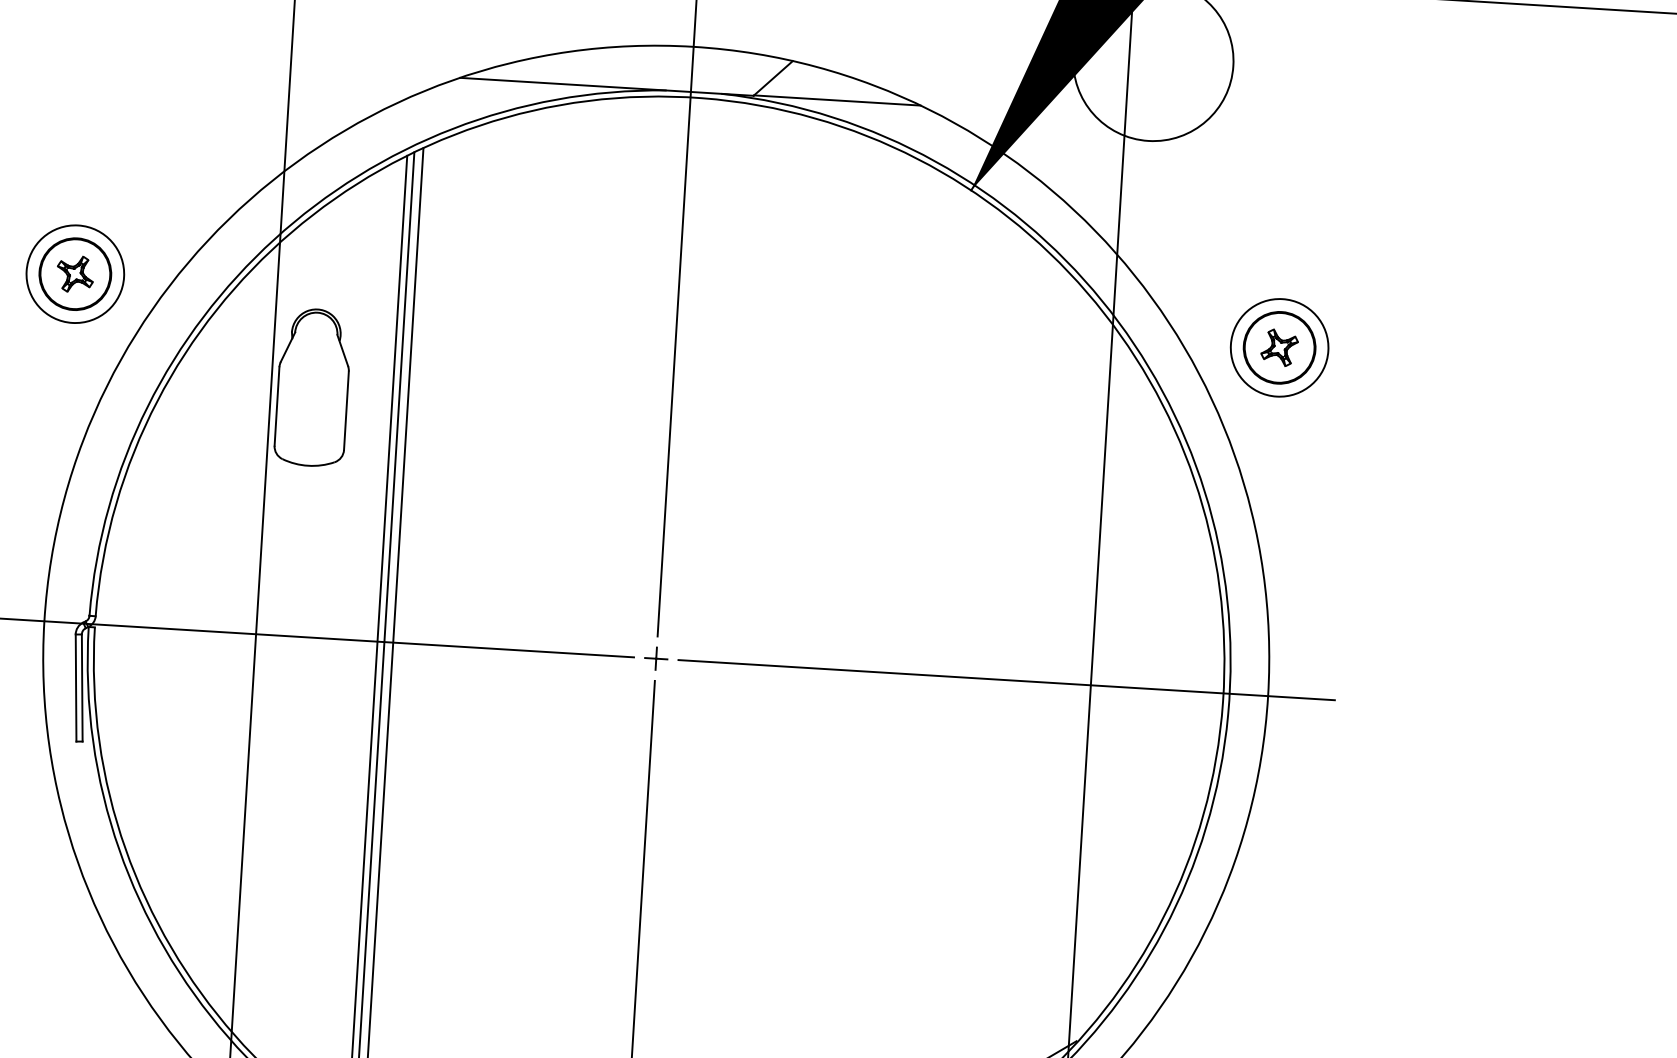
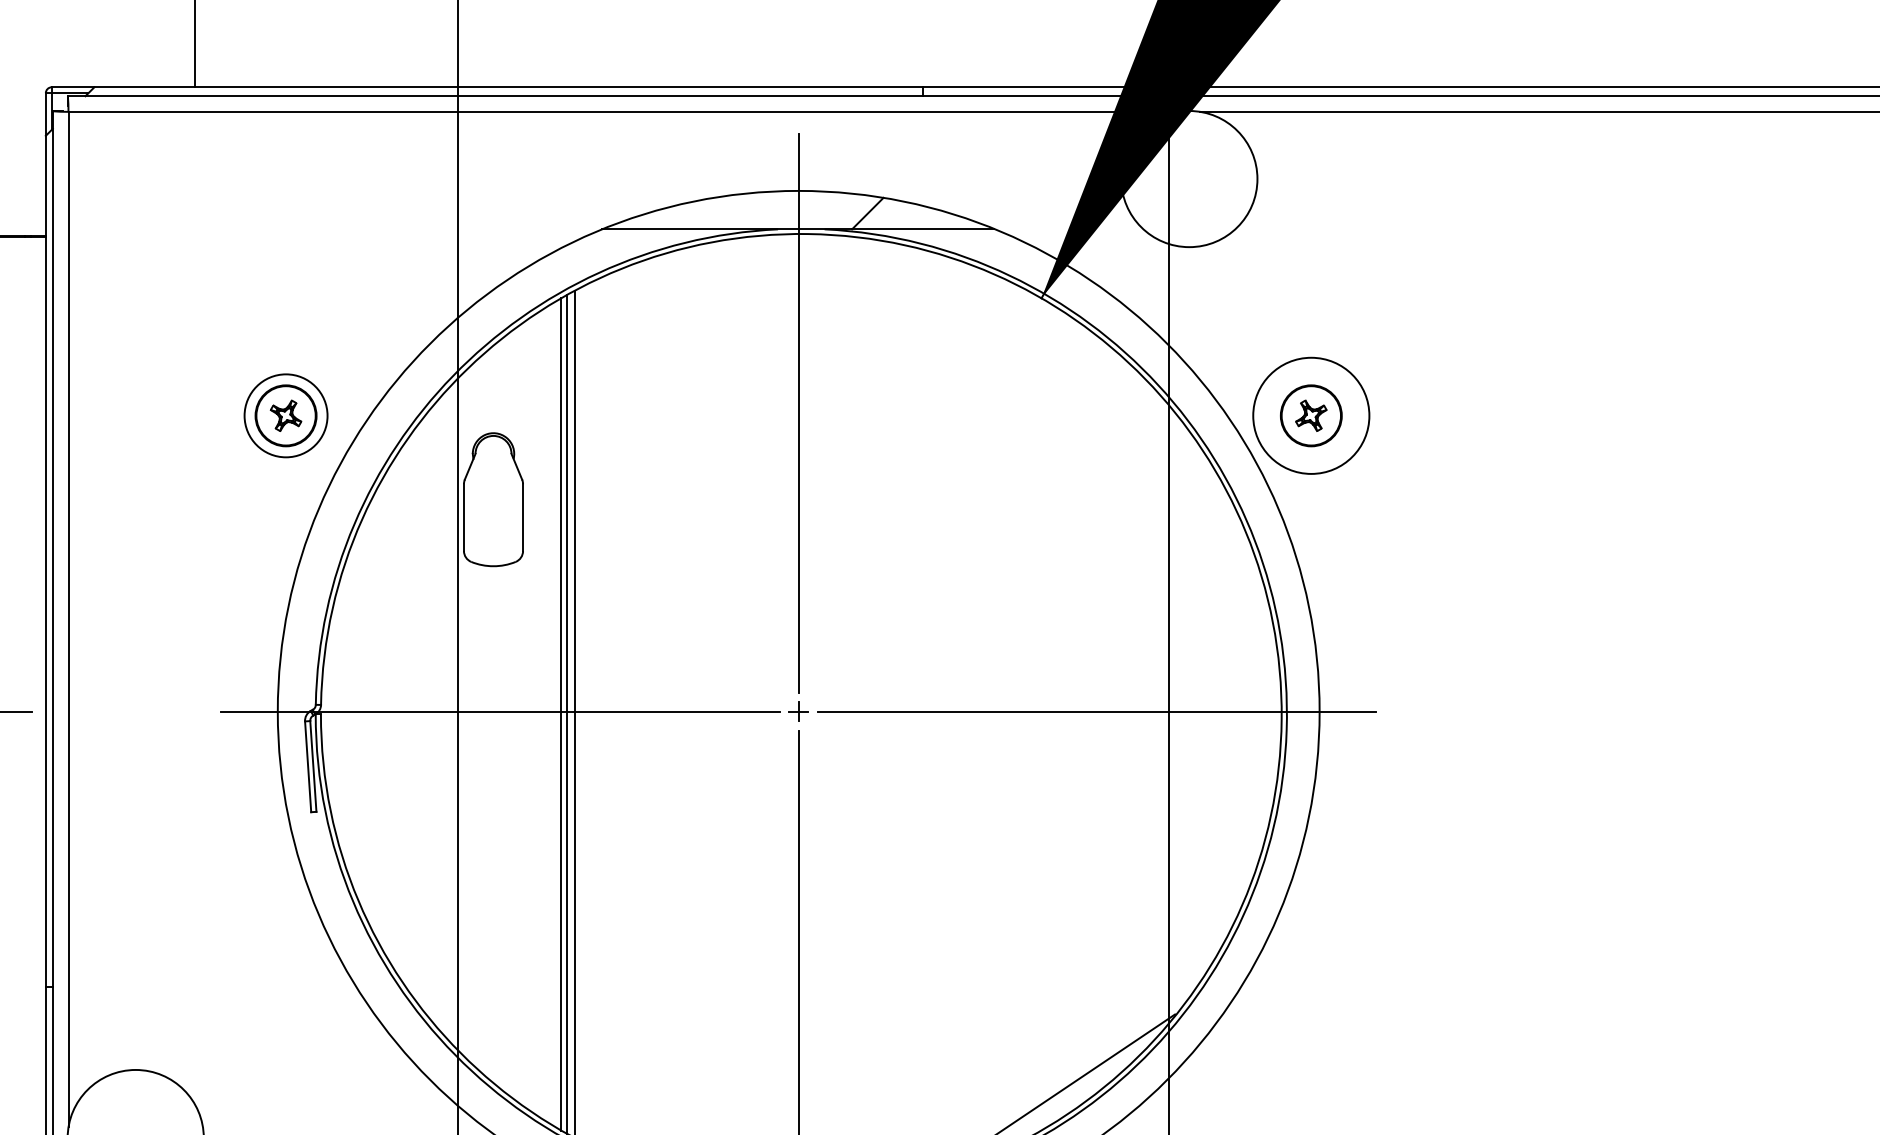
circle: (1278, 347) -> (1310, 415), size x1.4

